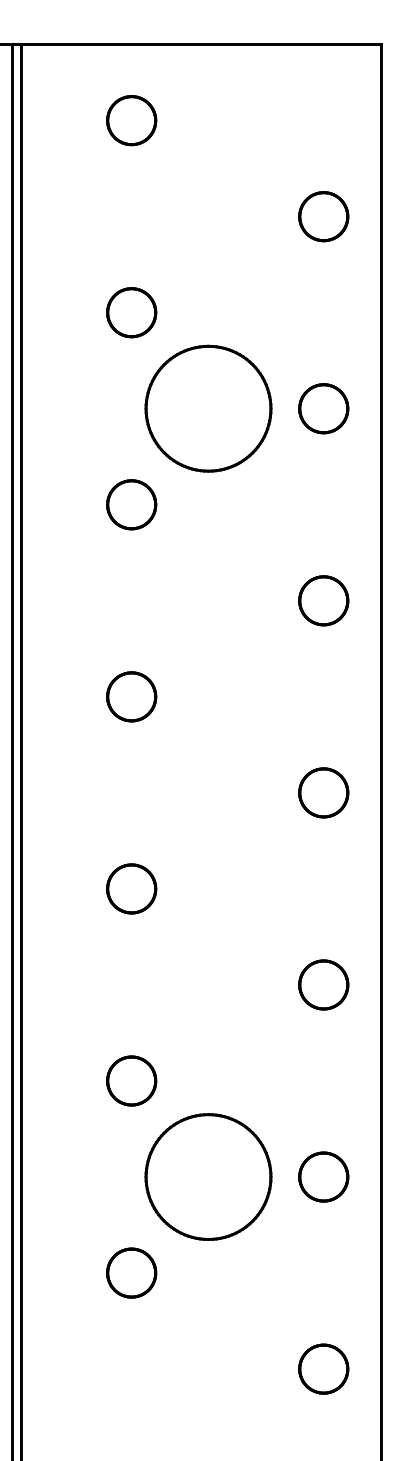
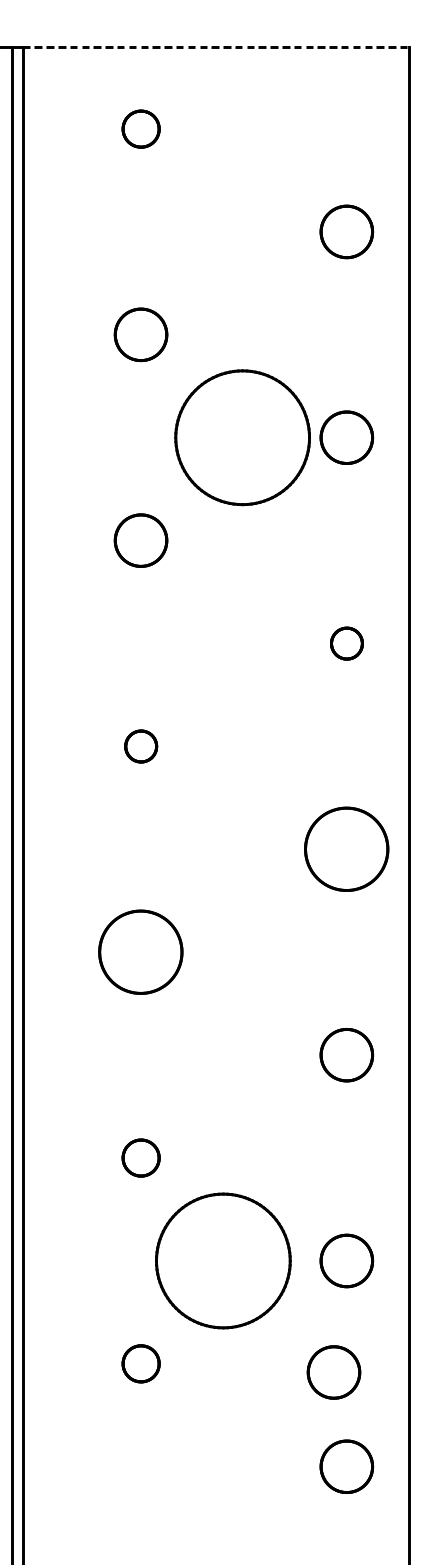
line: (201, 43) -> (215, 46), solid -> dashed
part: (131, 120) -> (140, 128), size x0.7
part: (208, 408) -> (242, 437), moved
part: (323, 600) -> (346, 643), size x0.6
part: (131, 696) -> (140, 746), size x0.6
part: (323, 792) -> (346, 848), size x1.6
part: (131, 888) -> (140, 951), size x1.6
part: (131, 1080) -> (140, 1157), size x0.7
part: (131, 1272) -> (140, 1363), size x0.7
part: (311, 1280) -> (333, 1371), added

